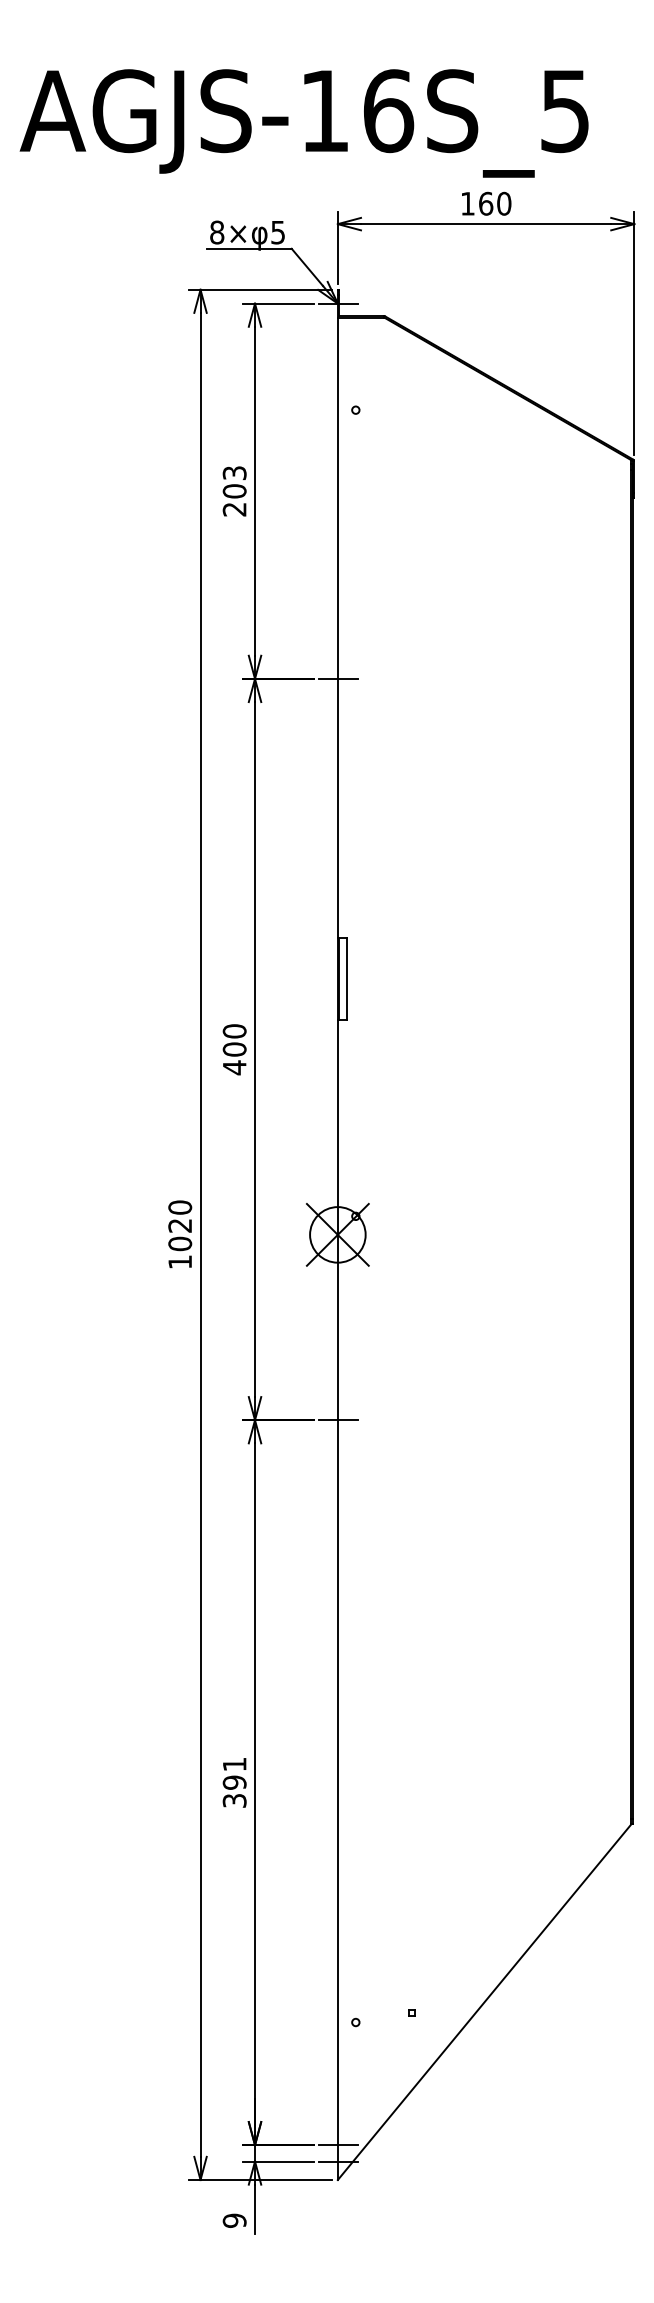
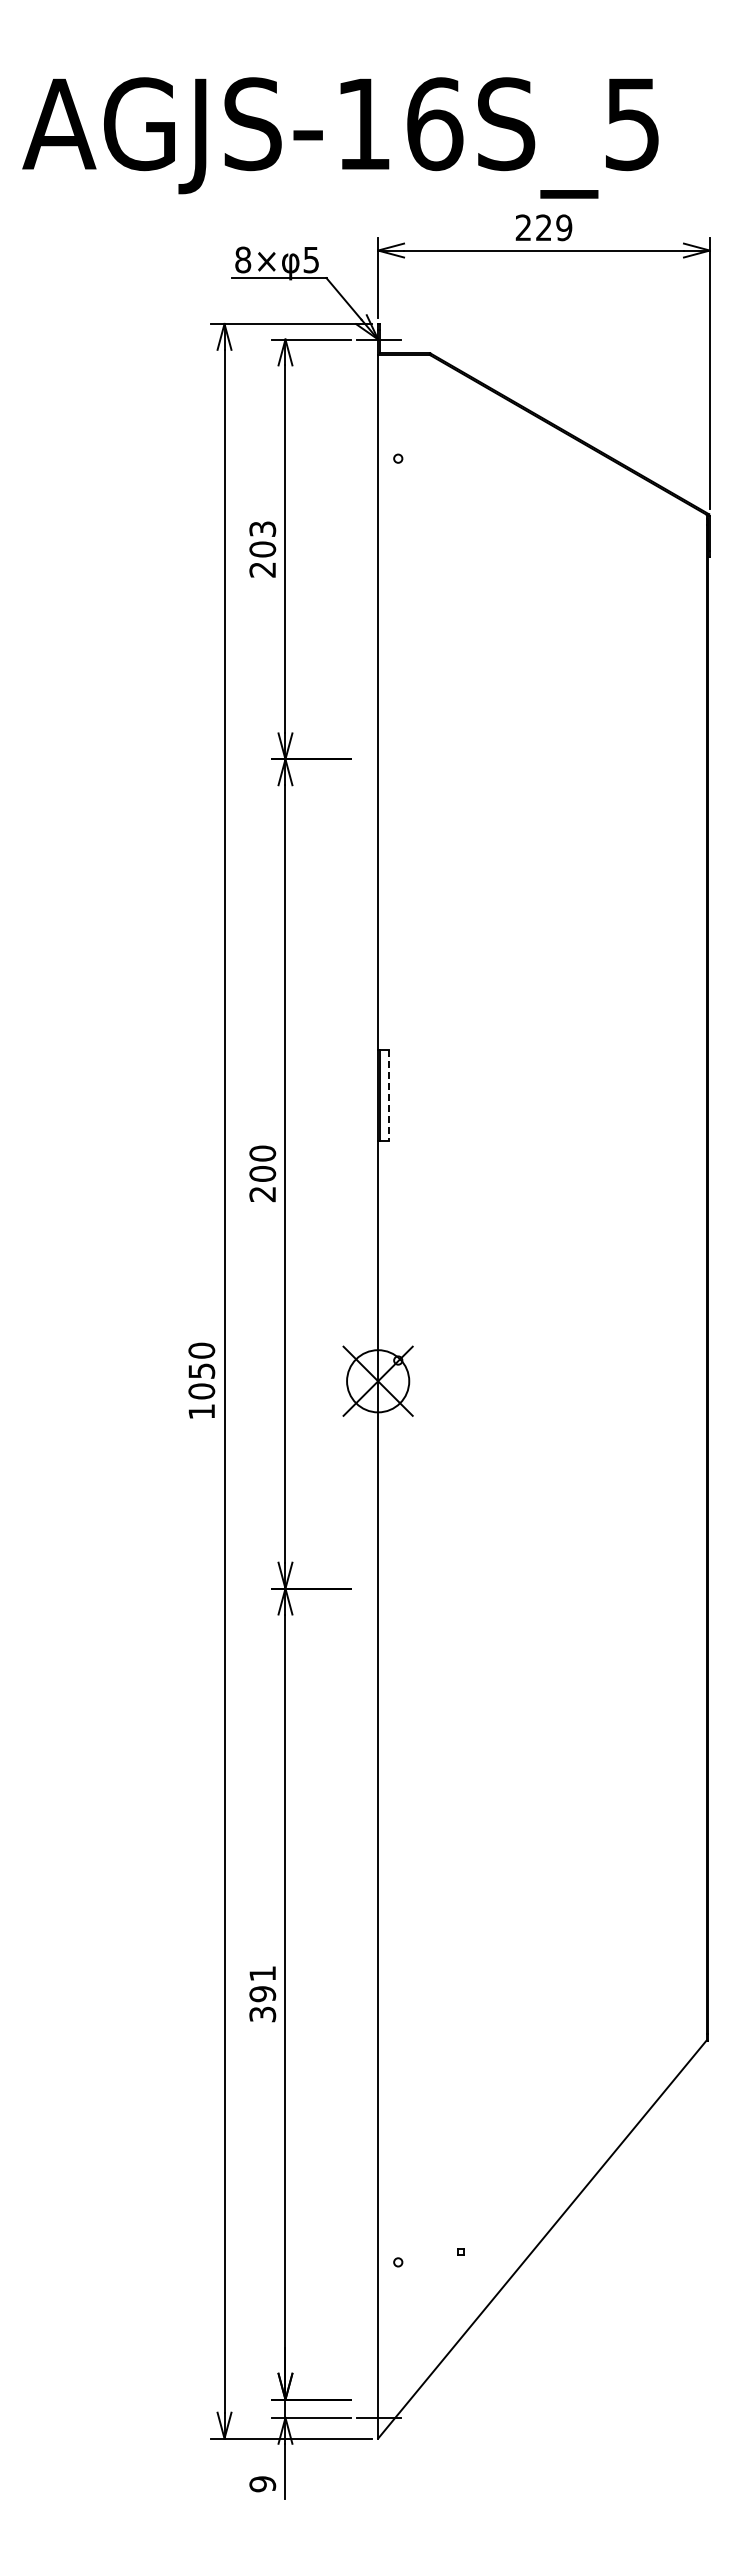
text: (485, 203) -> (543, 227), 160 -> 229
line: (338, 679) -> (378, 759), removed
line: (347, 979) -> (388, 1095), solid -> dashed
text: (234, 1067) -> (262, 1194), 400 -> 200
text: (179, 1225) -> (201, 1370), 1020 -> 1050
line: (338, 1420) -> (378, 1588), removed
line: (338, 2145) -> (378, 2399), removed

